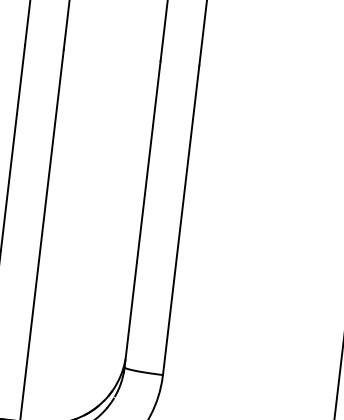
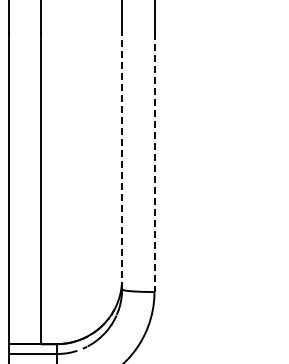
line: (143, 213) -> (122, 160), solid -> dashed
line: (181, 221) -> (154, 163), solid -> dashed

